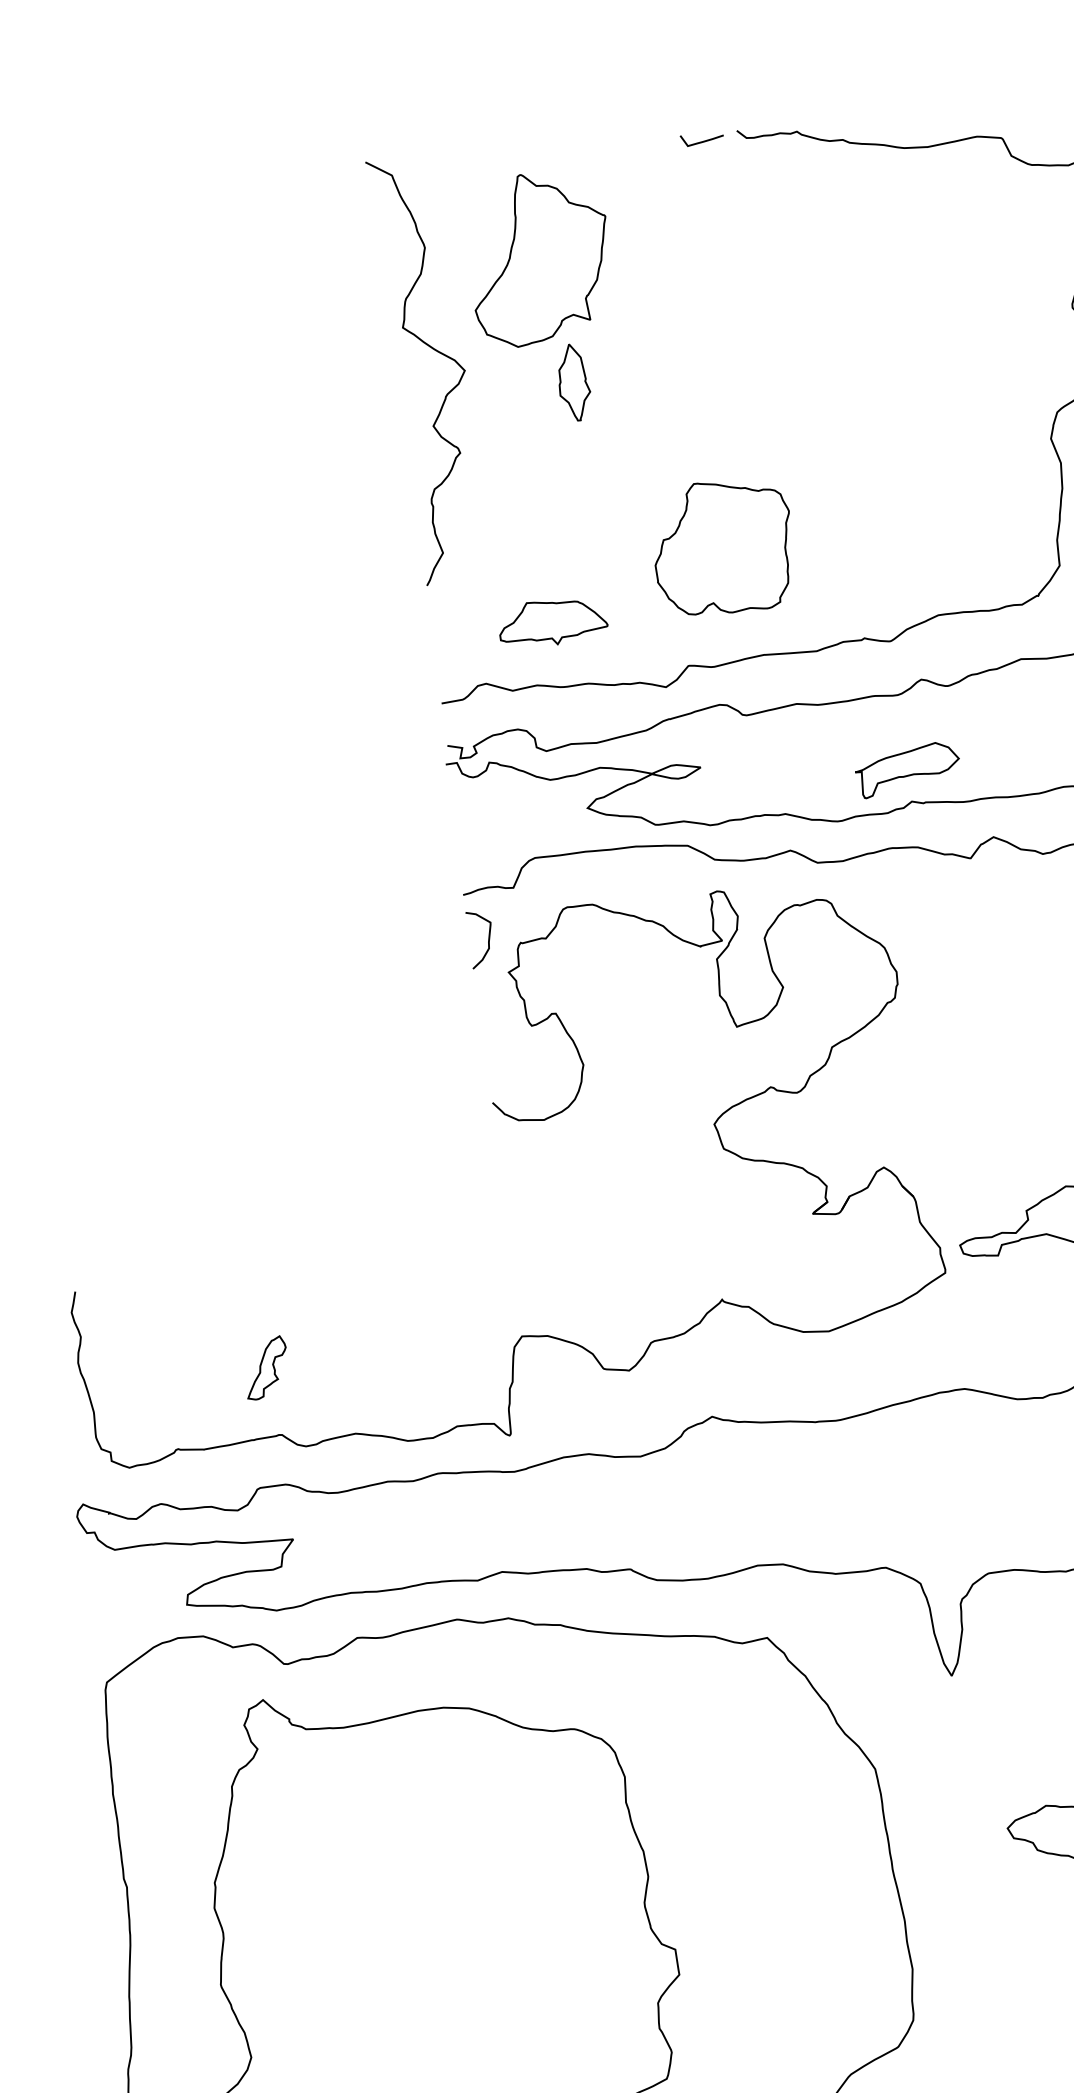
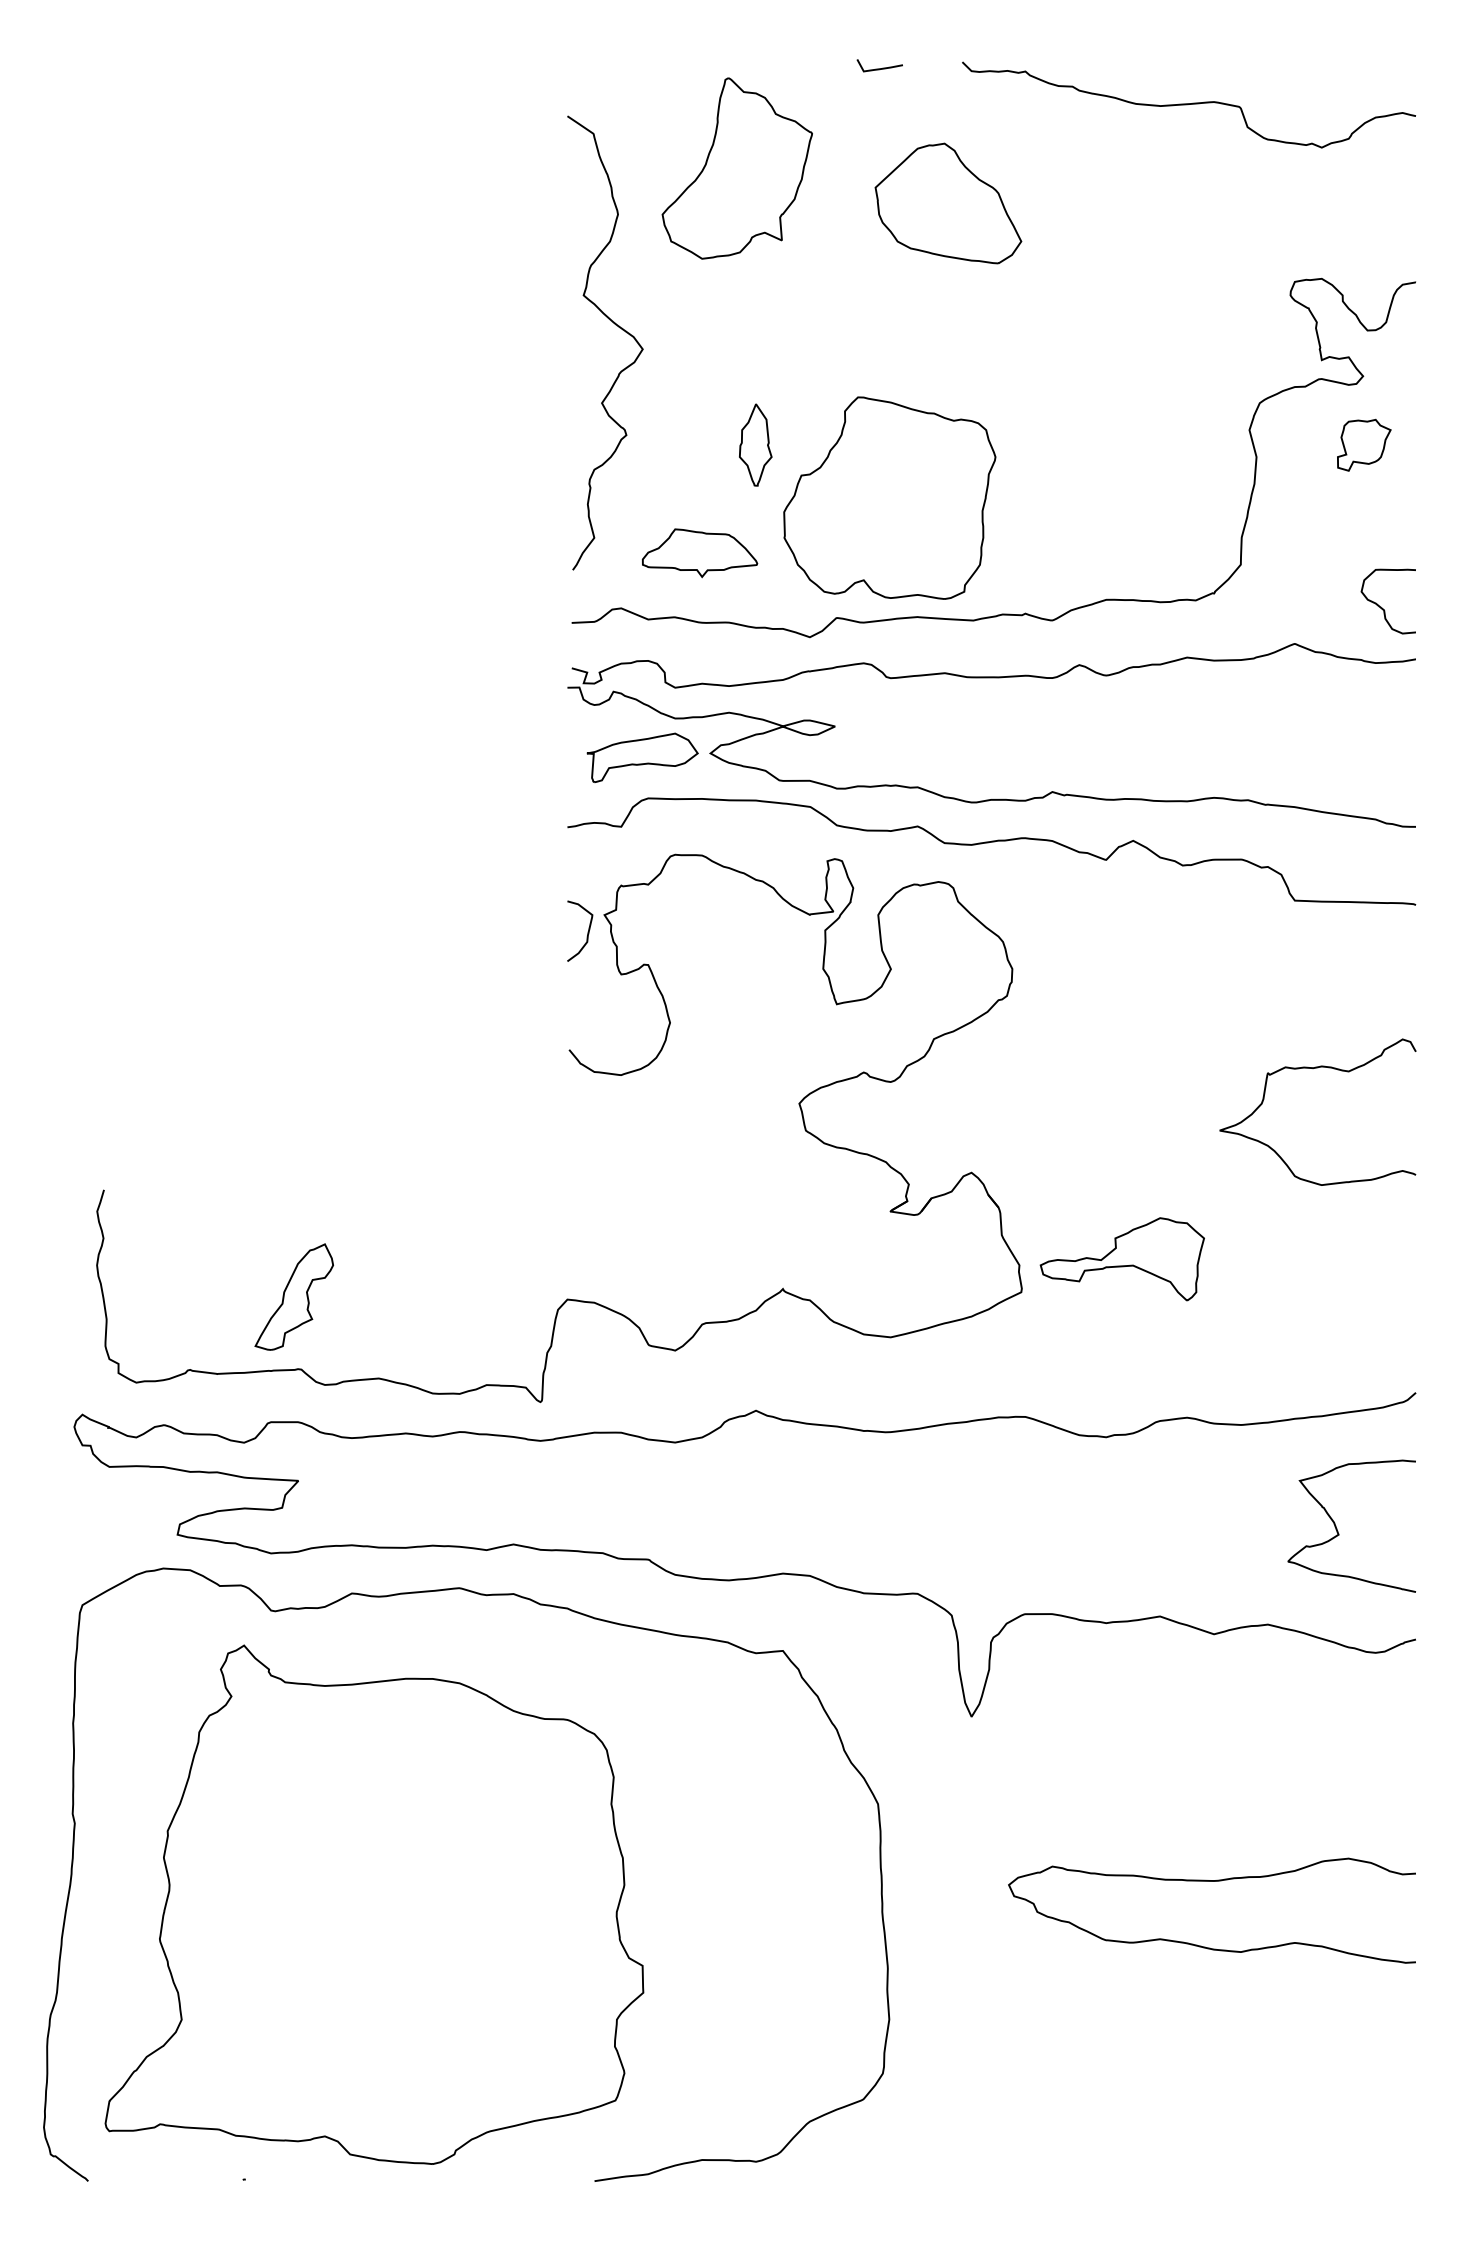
curve: (702, 141) -> (879, 68), moved
part: (741, 264) -> (948, 203), added
curve: (436, 351) -> (615, 325), moved
part: (573, 382) -> (755, 444), moved
part: (722, 546) -> (889, 497), size x1.43
part: (907, 769) -> (642, 757), moved
curve: (488, 938) -> (587, 931), moved
part: (265, 1367) -> (293, 1296), size x1.67

